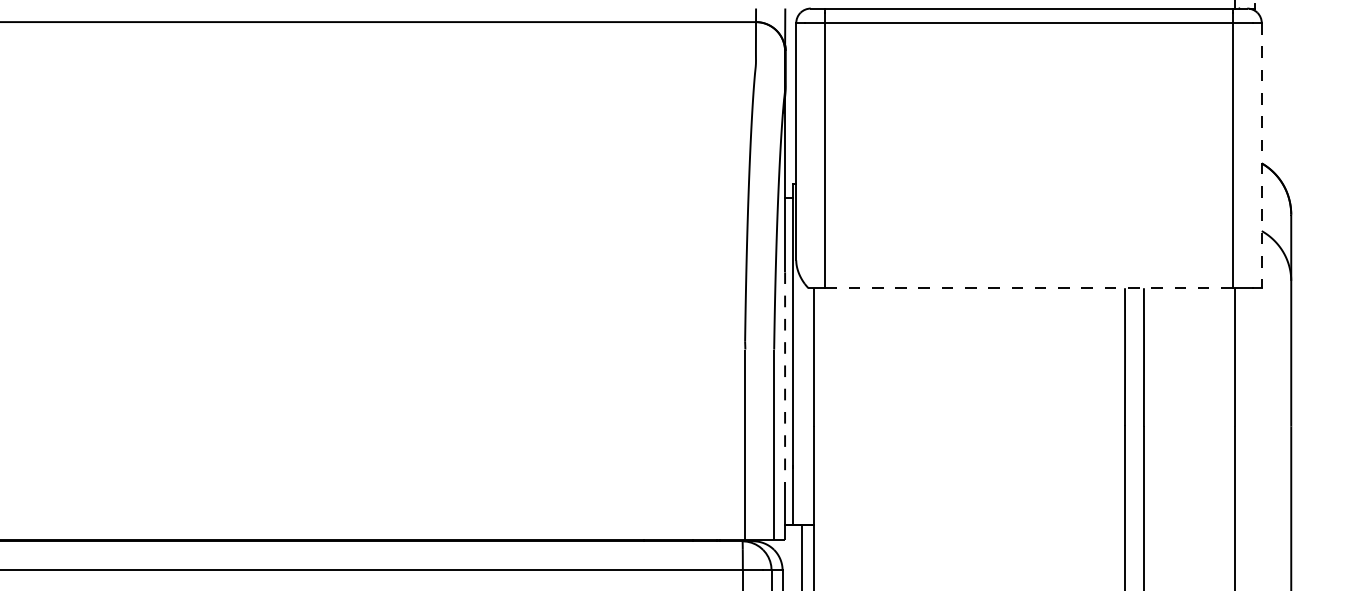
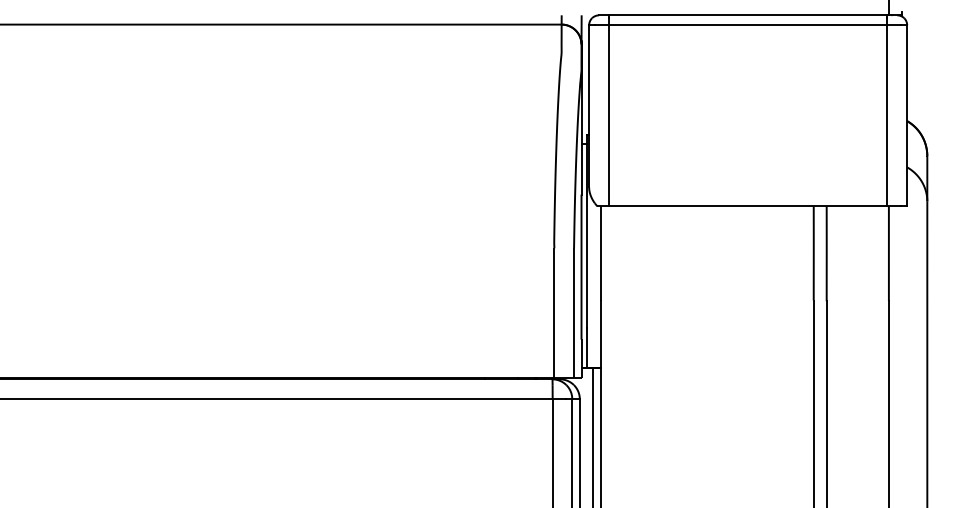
line: (1262, 155) -> (907, 115), dashed -> solid
line: (1029, 288) -> (748, 206), dashed -> solid
line: (785, 377) -> (581, 267), dashed -> solid

